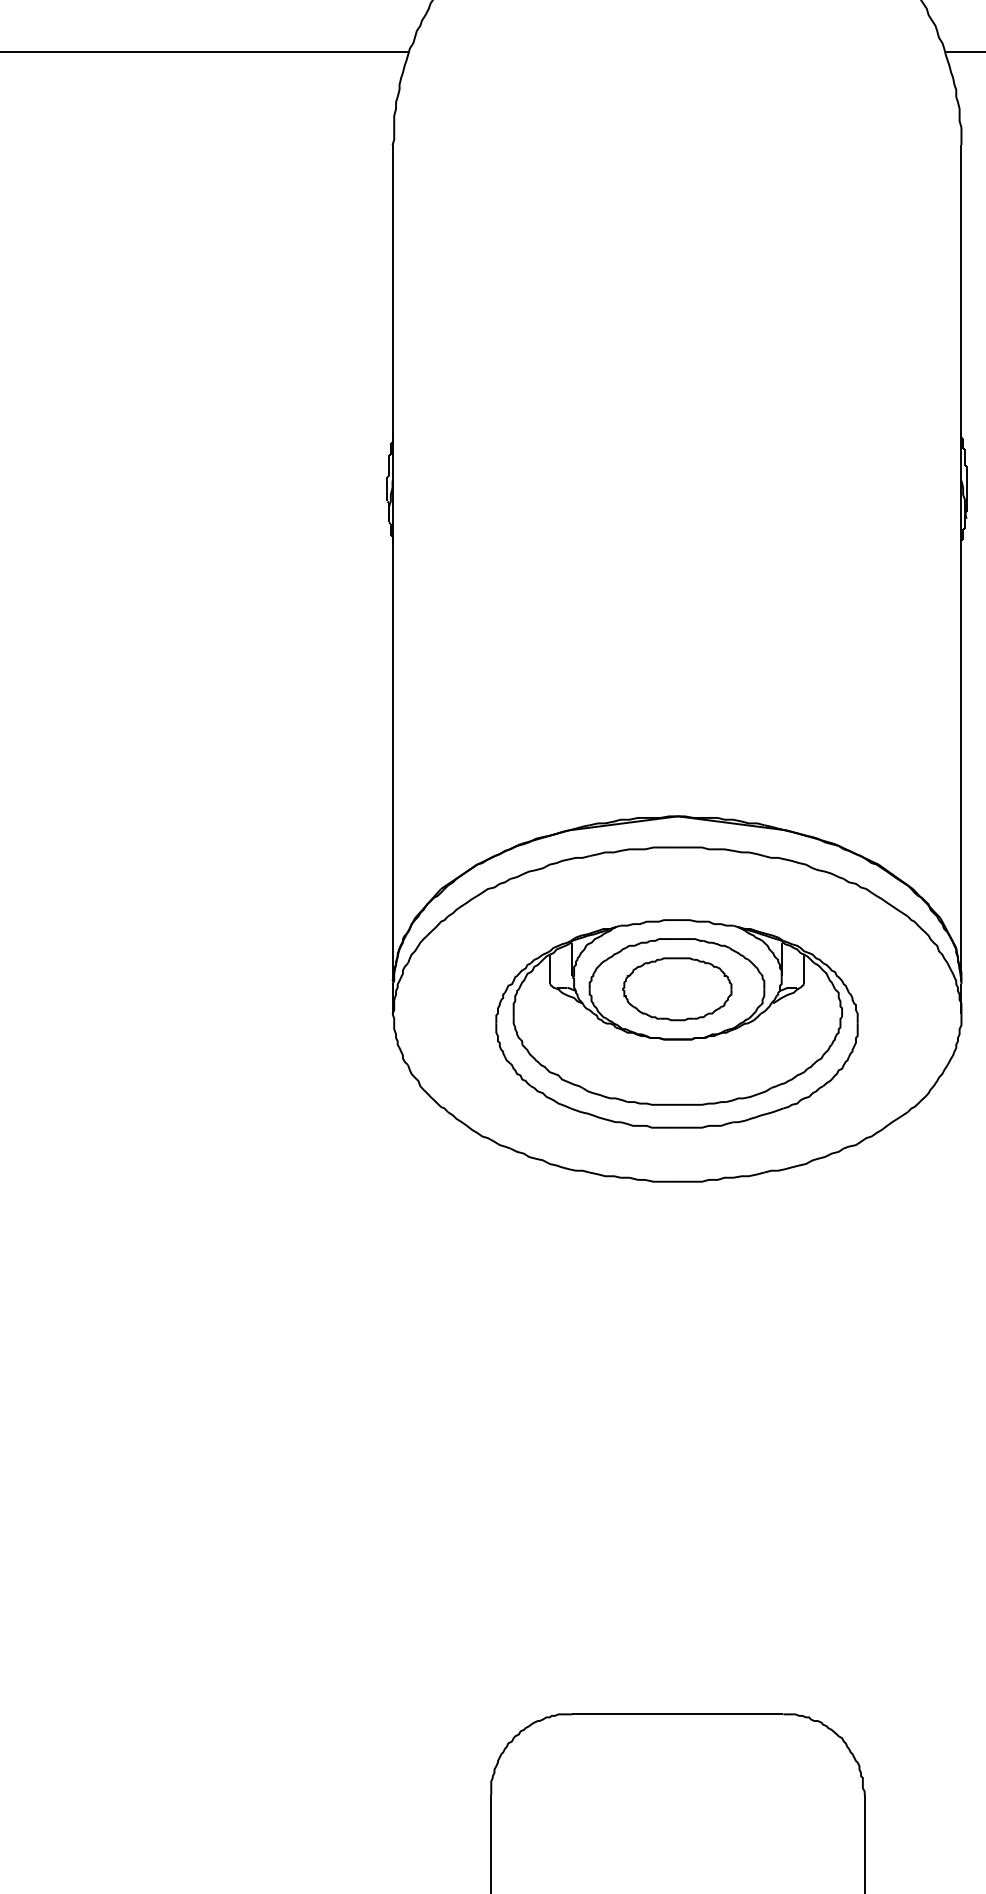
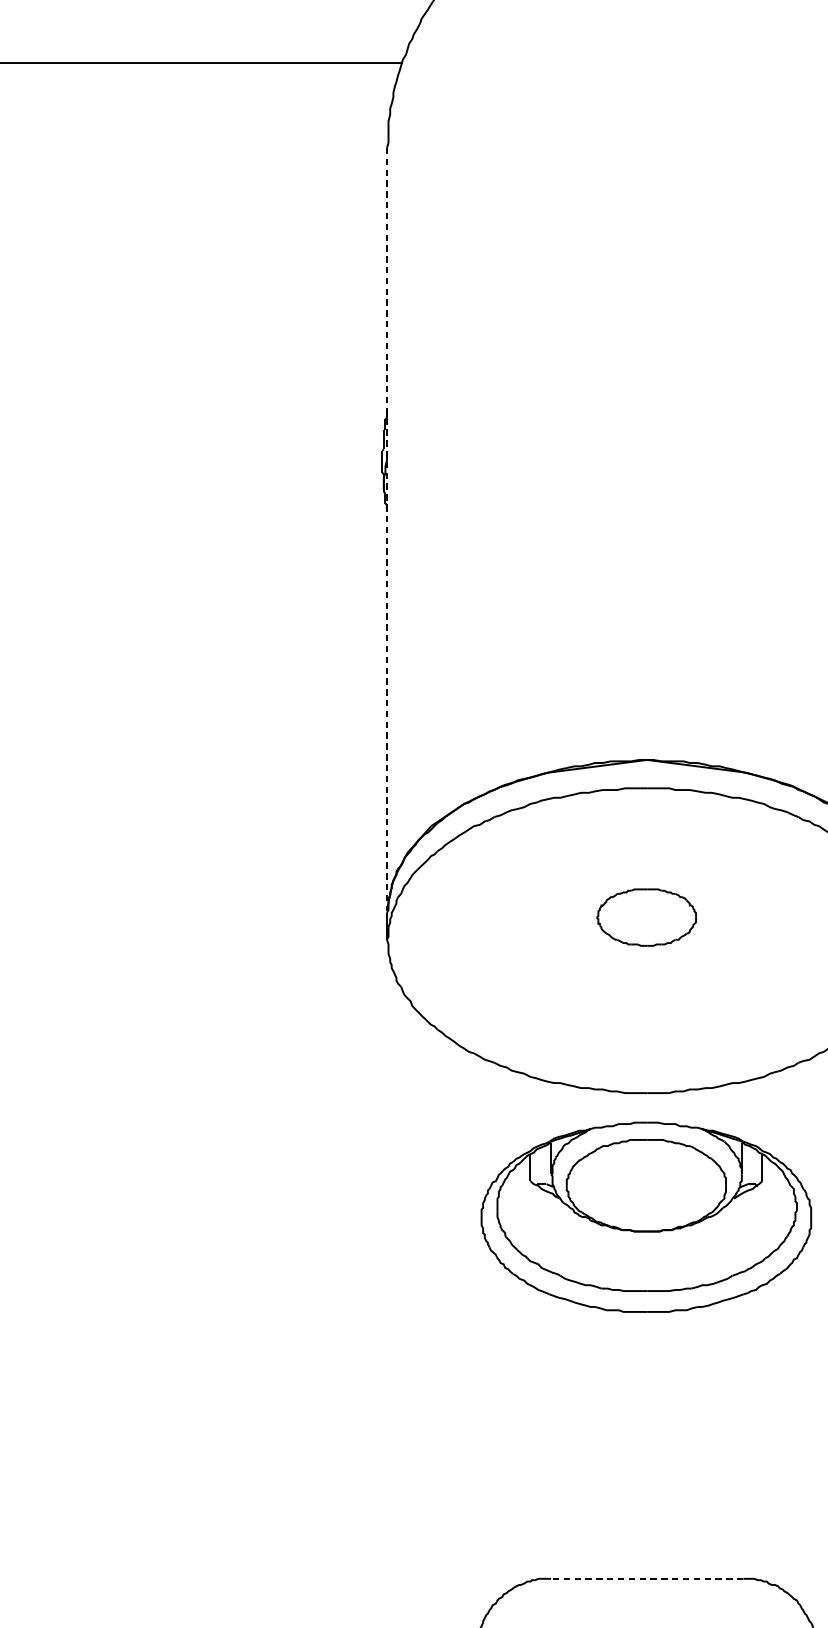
line: (392, 563) -> (386, 529), solid -> dashed
part: (676, 1023) -> (645, 1216), moved
line: (677, 1714) -> (646, 1578), solid -> dashed

